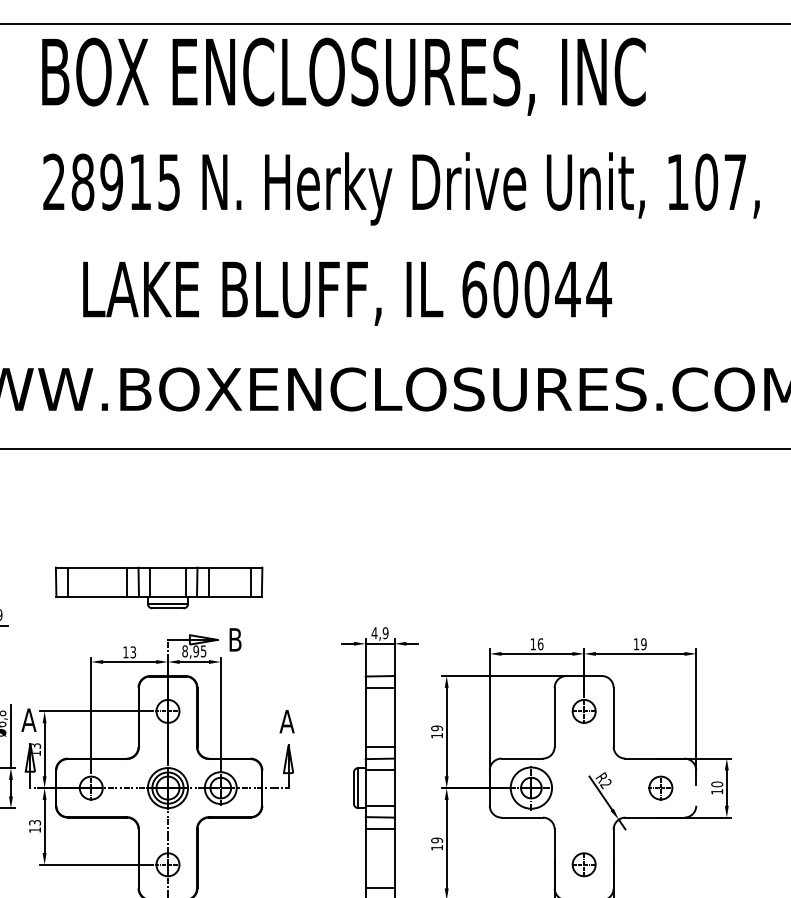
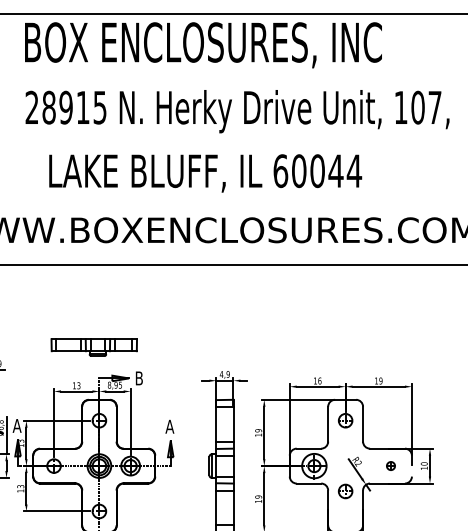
part: (159, 587) -> (94, 347), size x0.7
part: (660, 787) -> (390, 465), size x0.6
part: (583, 864) -> (345, 491), moved

